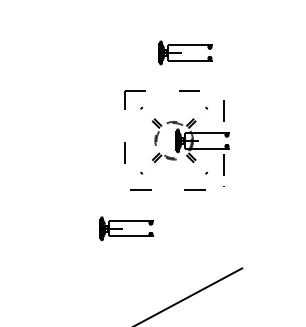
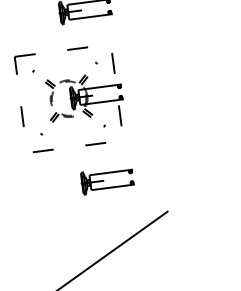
part: (176, 140) -> (71, 98), moved
part: (126, 228) -> (107, 180), moved

